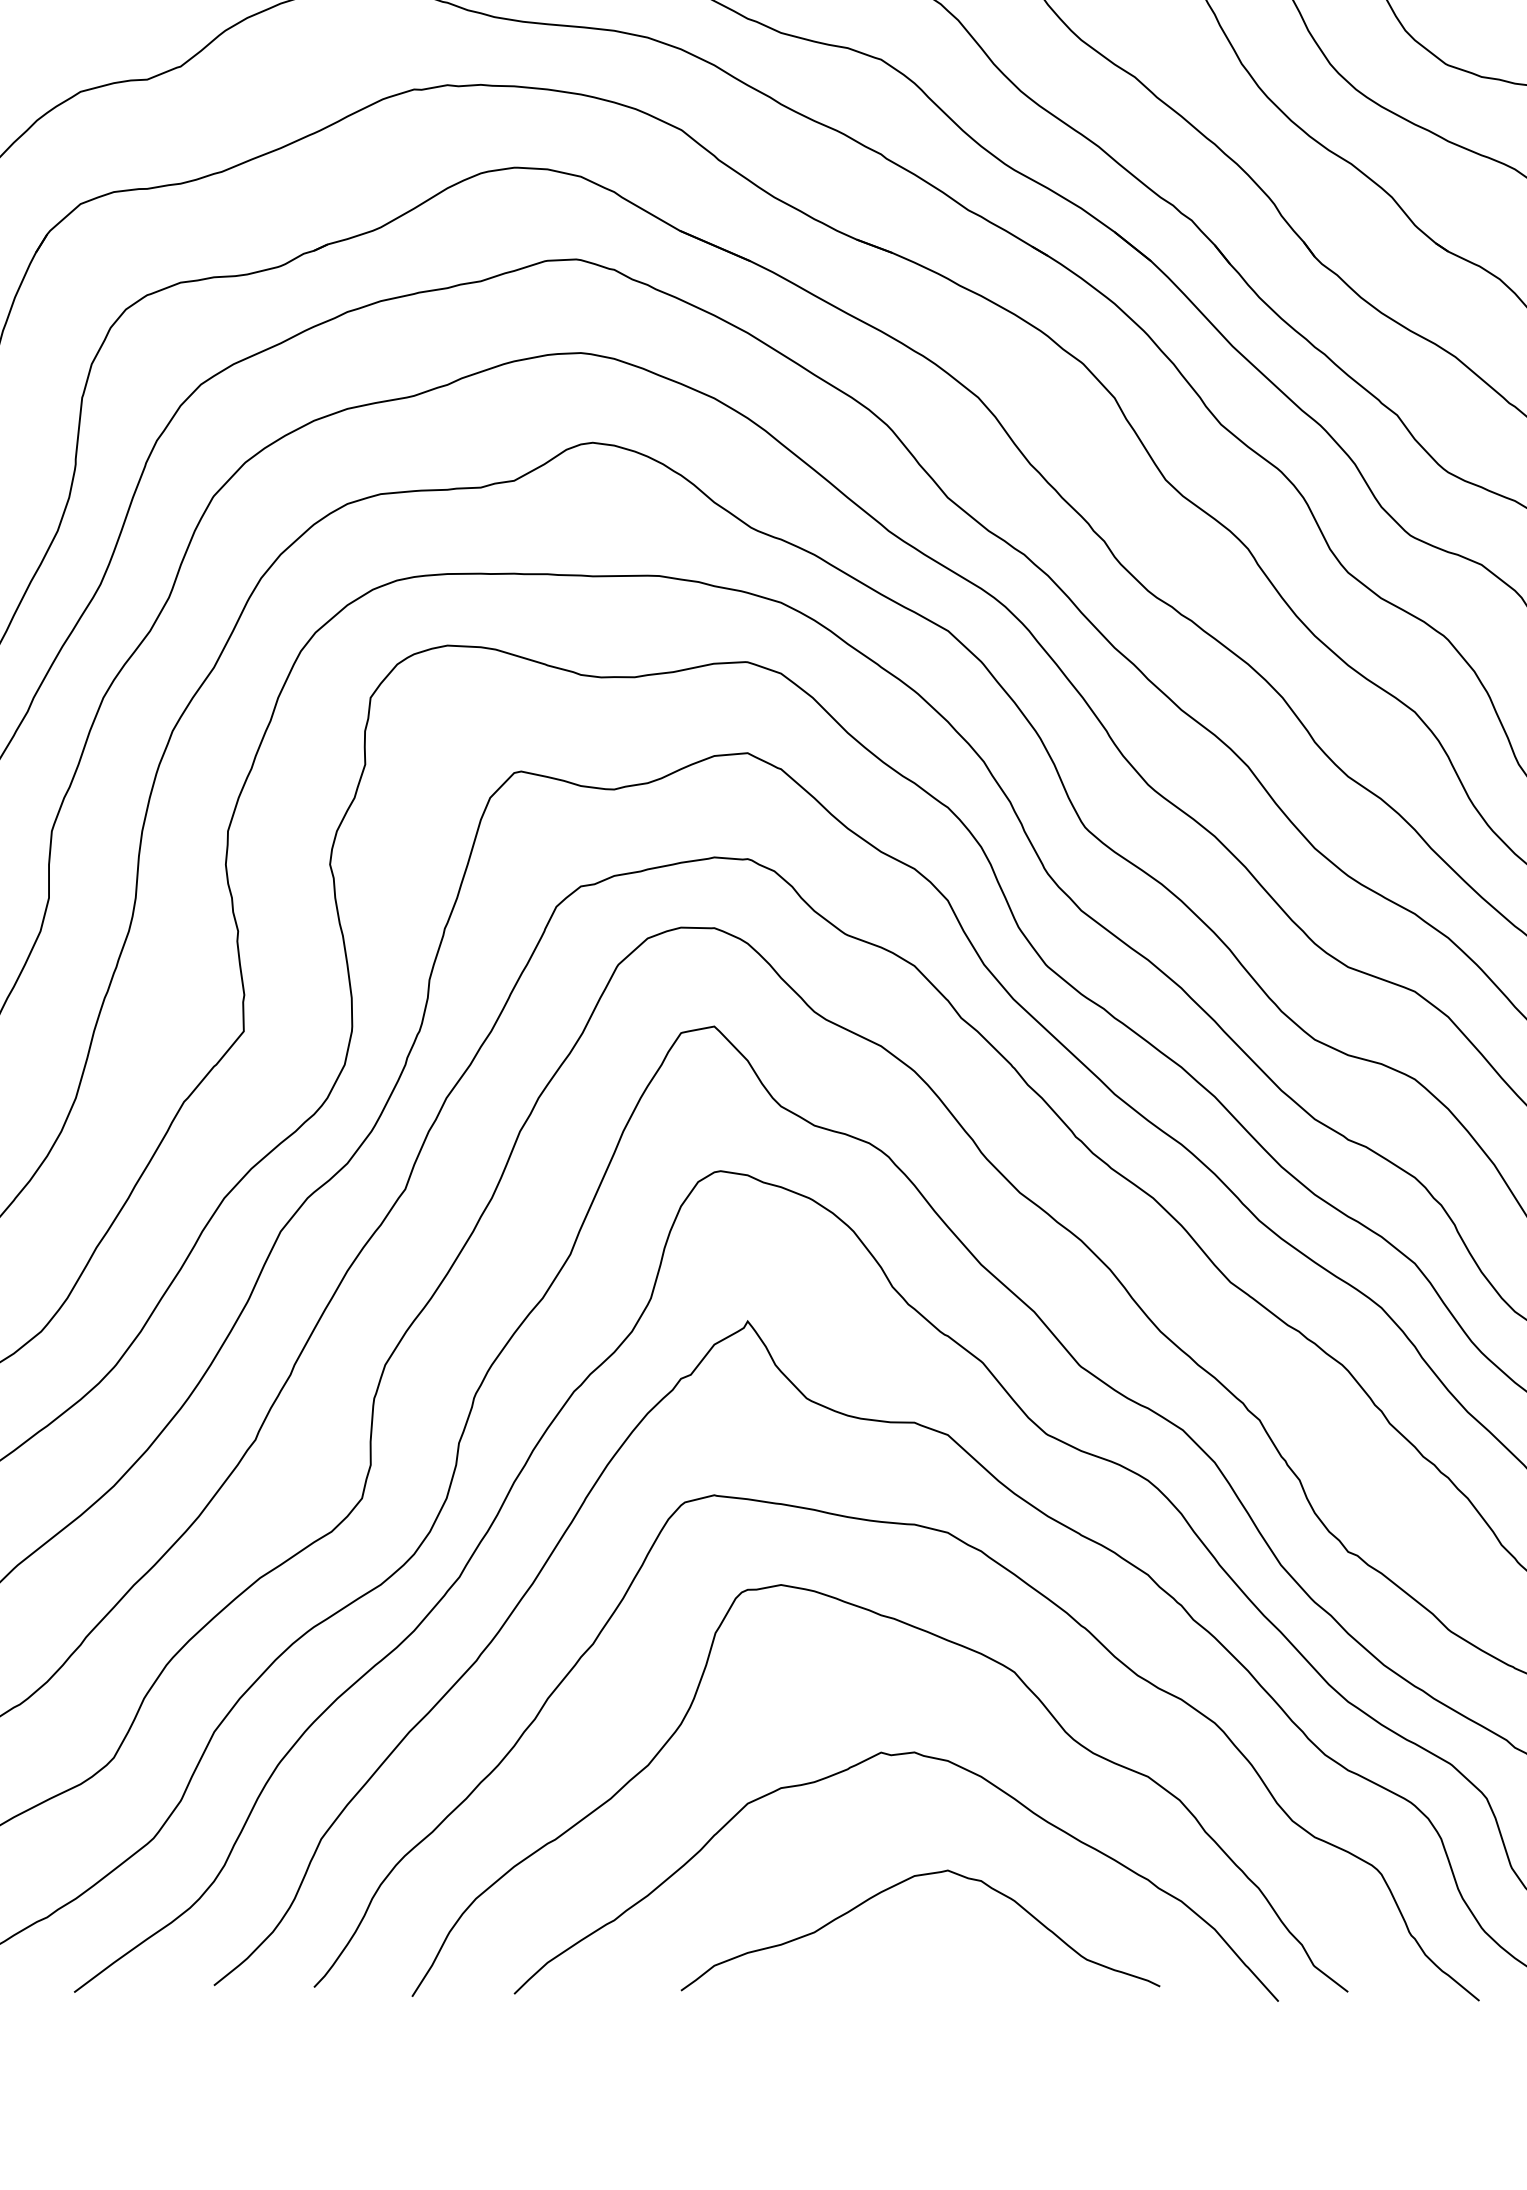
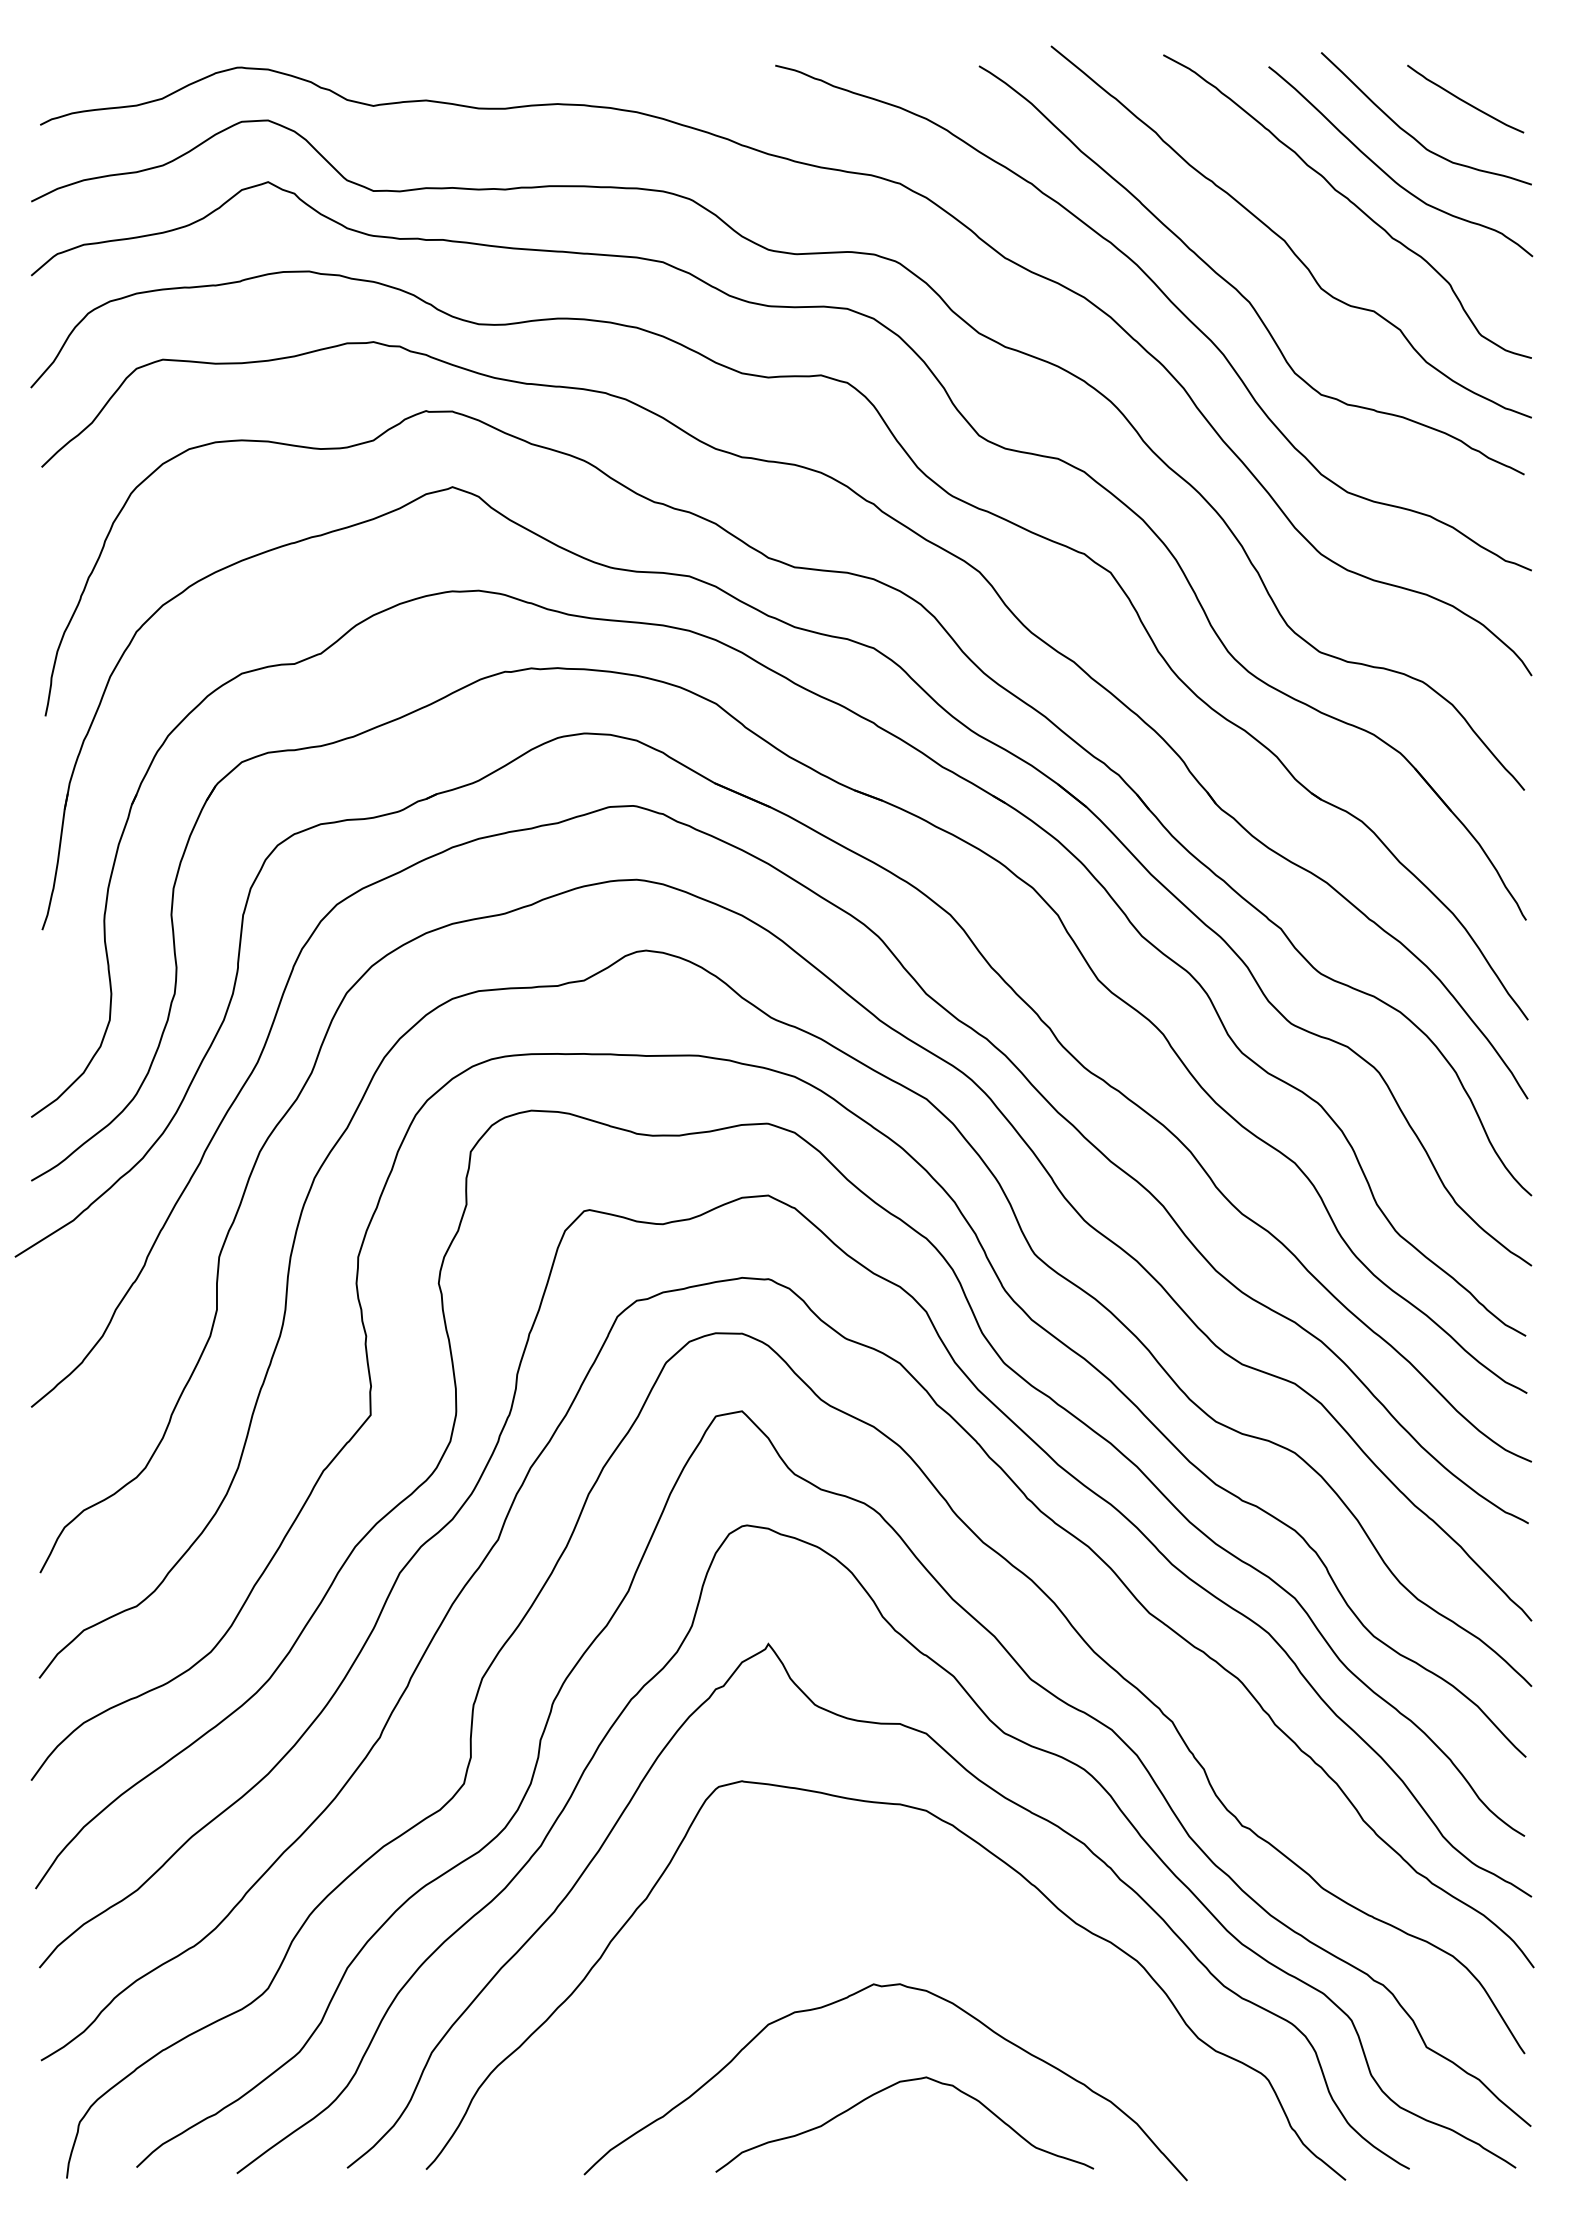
curve: (942, 1640) -> (922, 1895), removed

